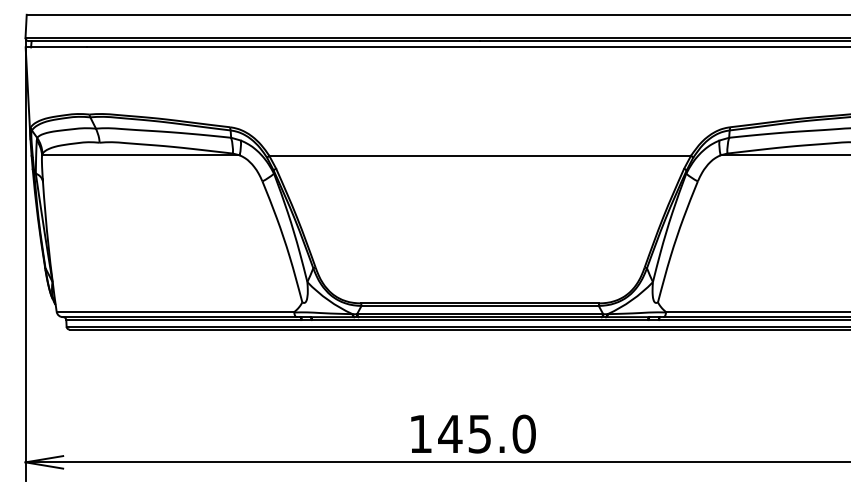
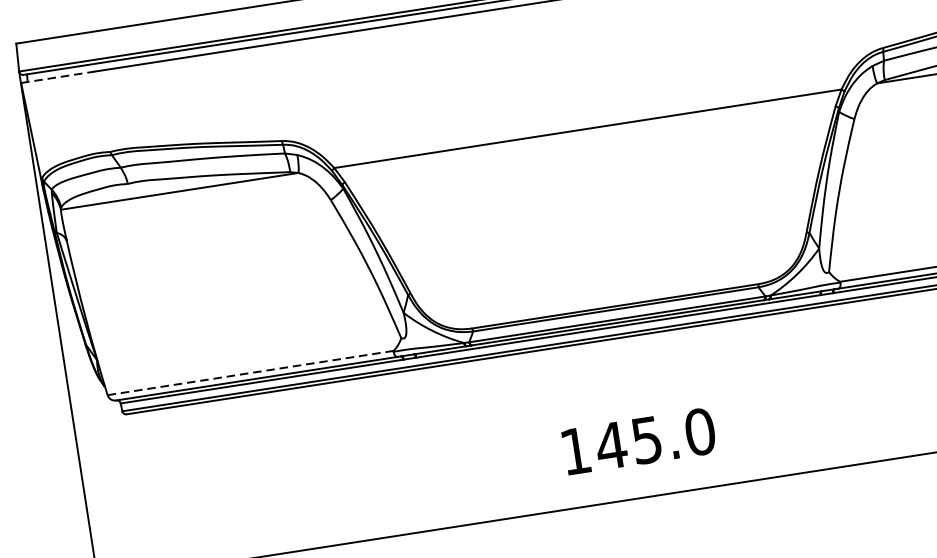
line: (56, 47) -> (58, 77), solid -> dashed
line: (176, 311) -> (251, 372), solid -> dashed
text: (473, 433) -> (639, 440), moved

